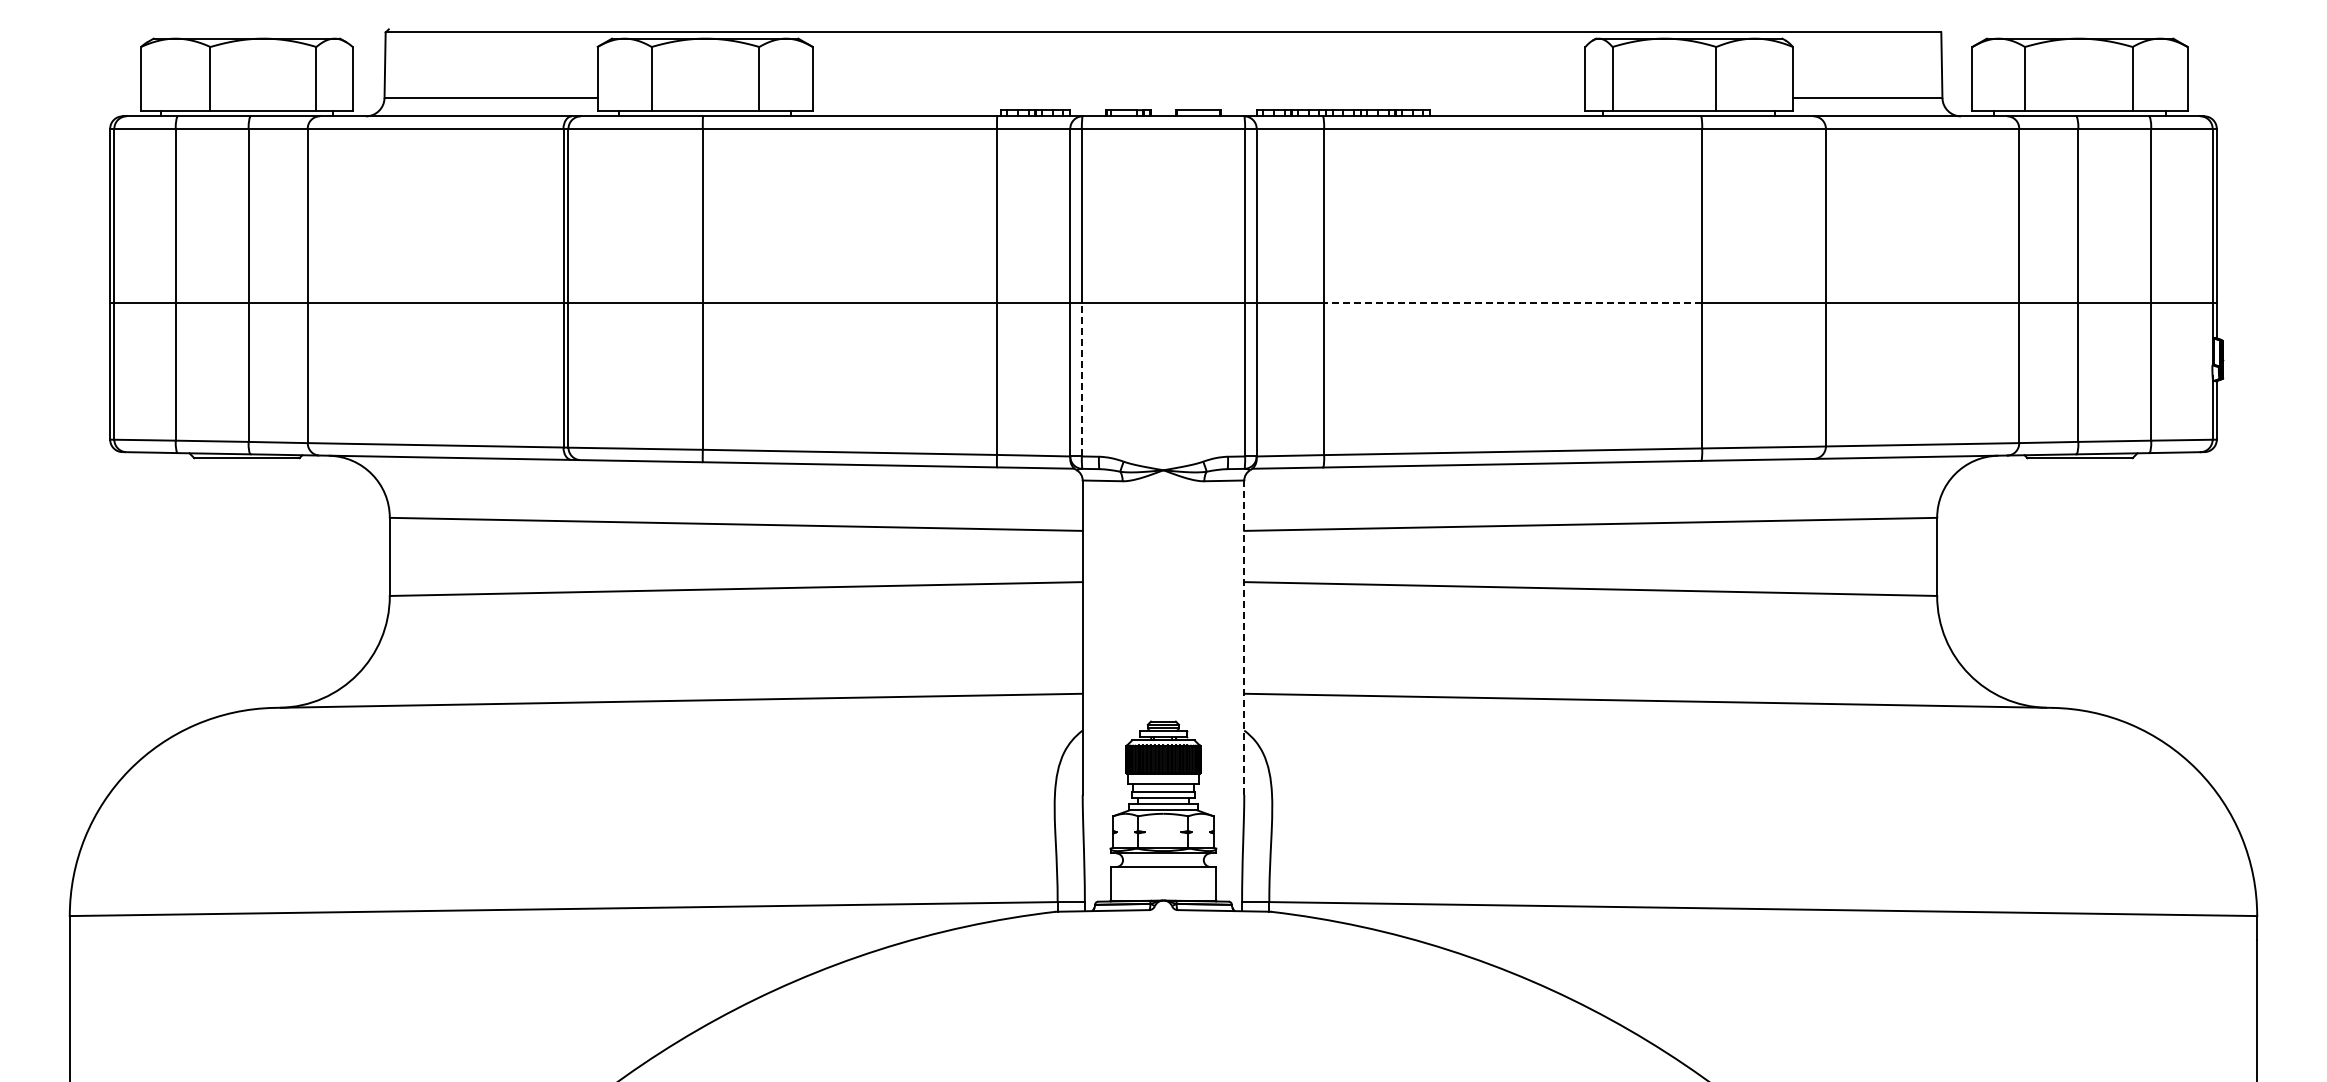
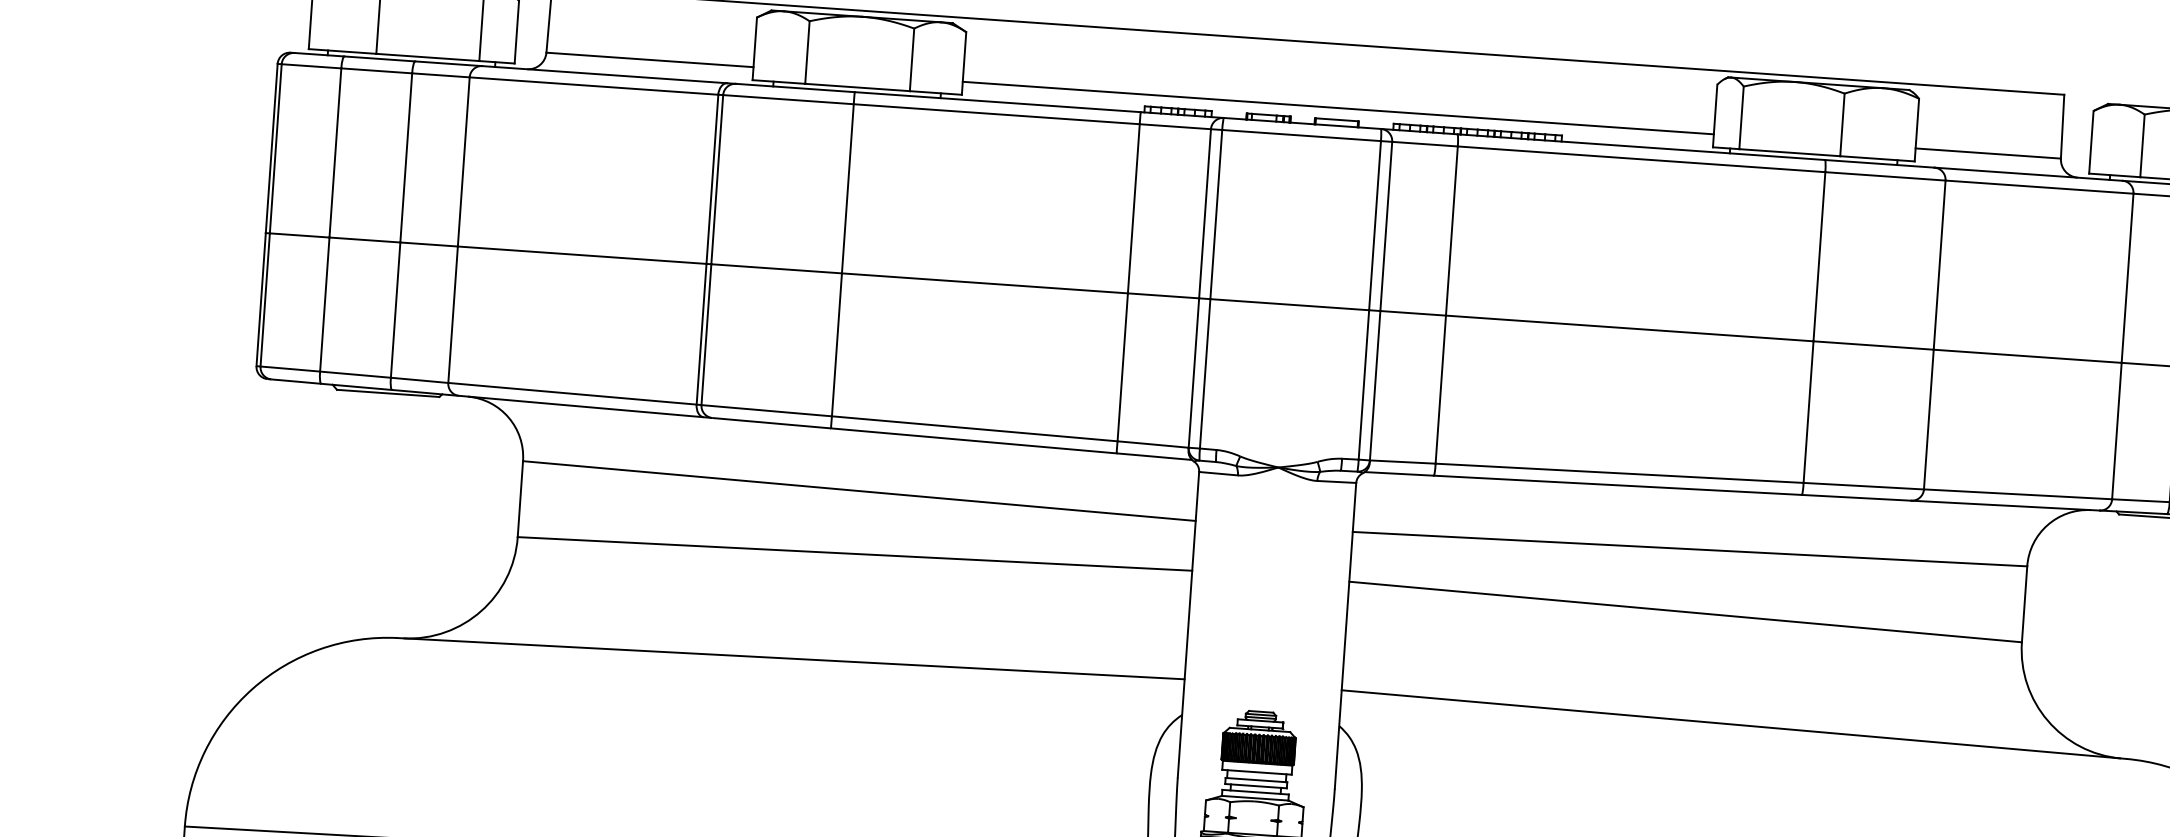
line: (1198, 98) -> (1337, 108), added
line: (1512, 302) -> (1629, 328), dashed -> solid
line: (1081, 379) -> (1204, 373), dashed -> solid
line: (1244, 637) -> (1345, 635), dashed -> solid

